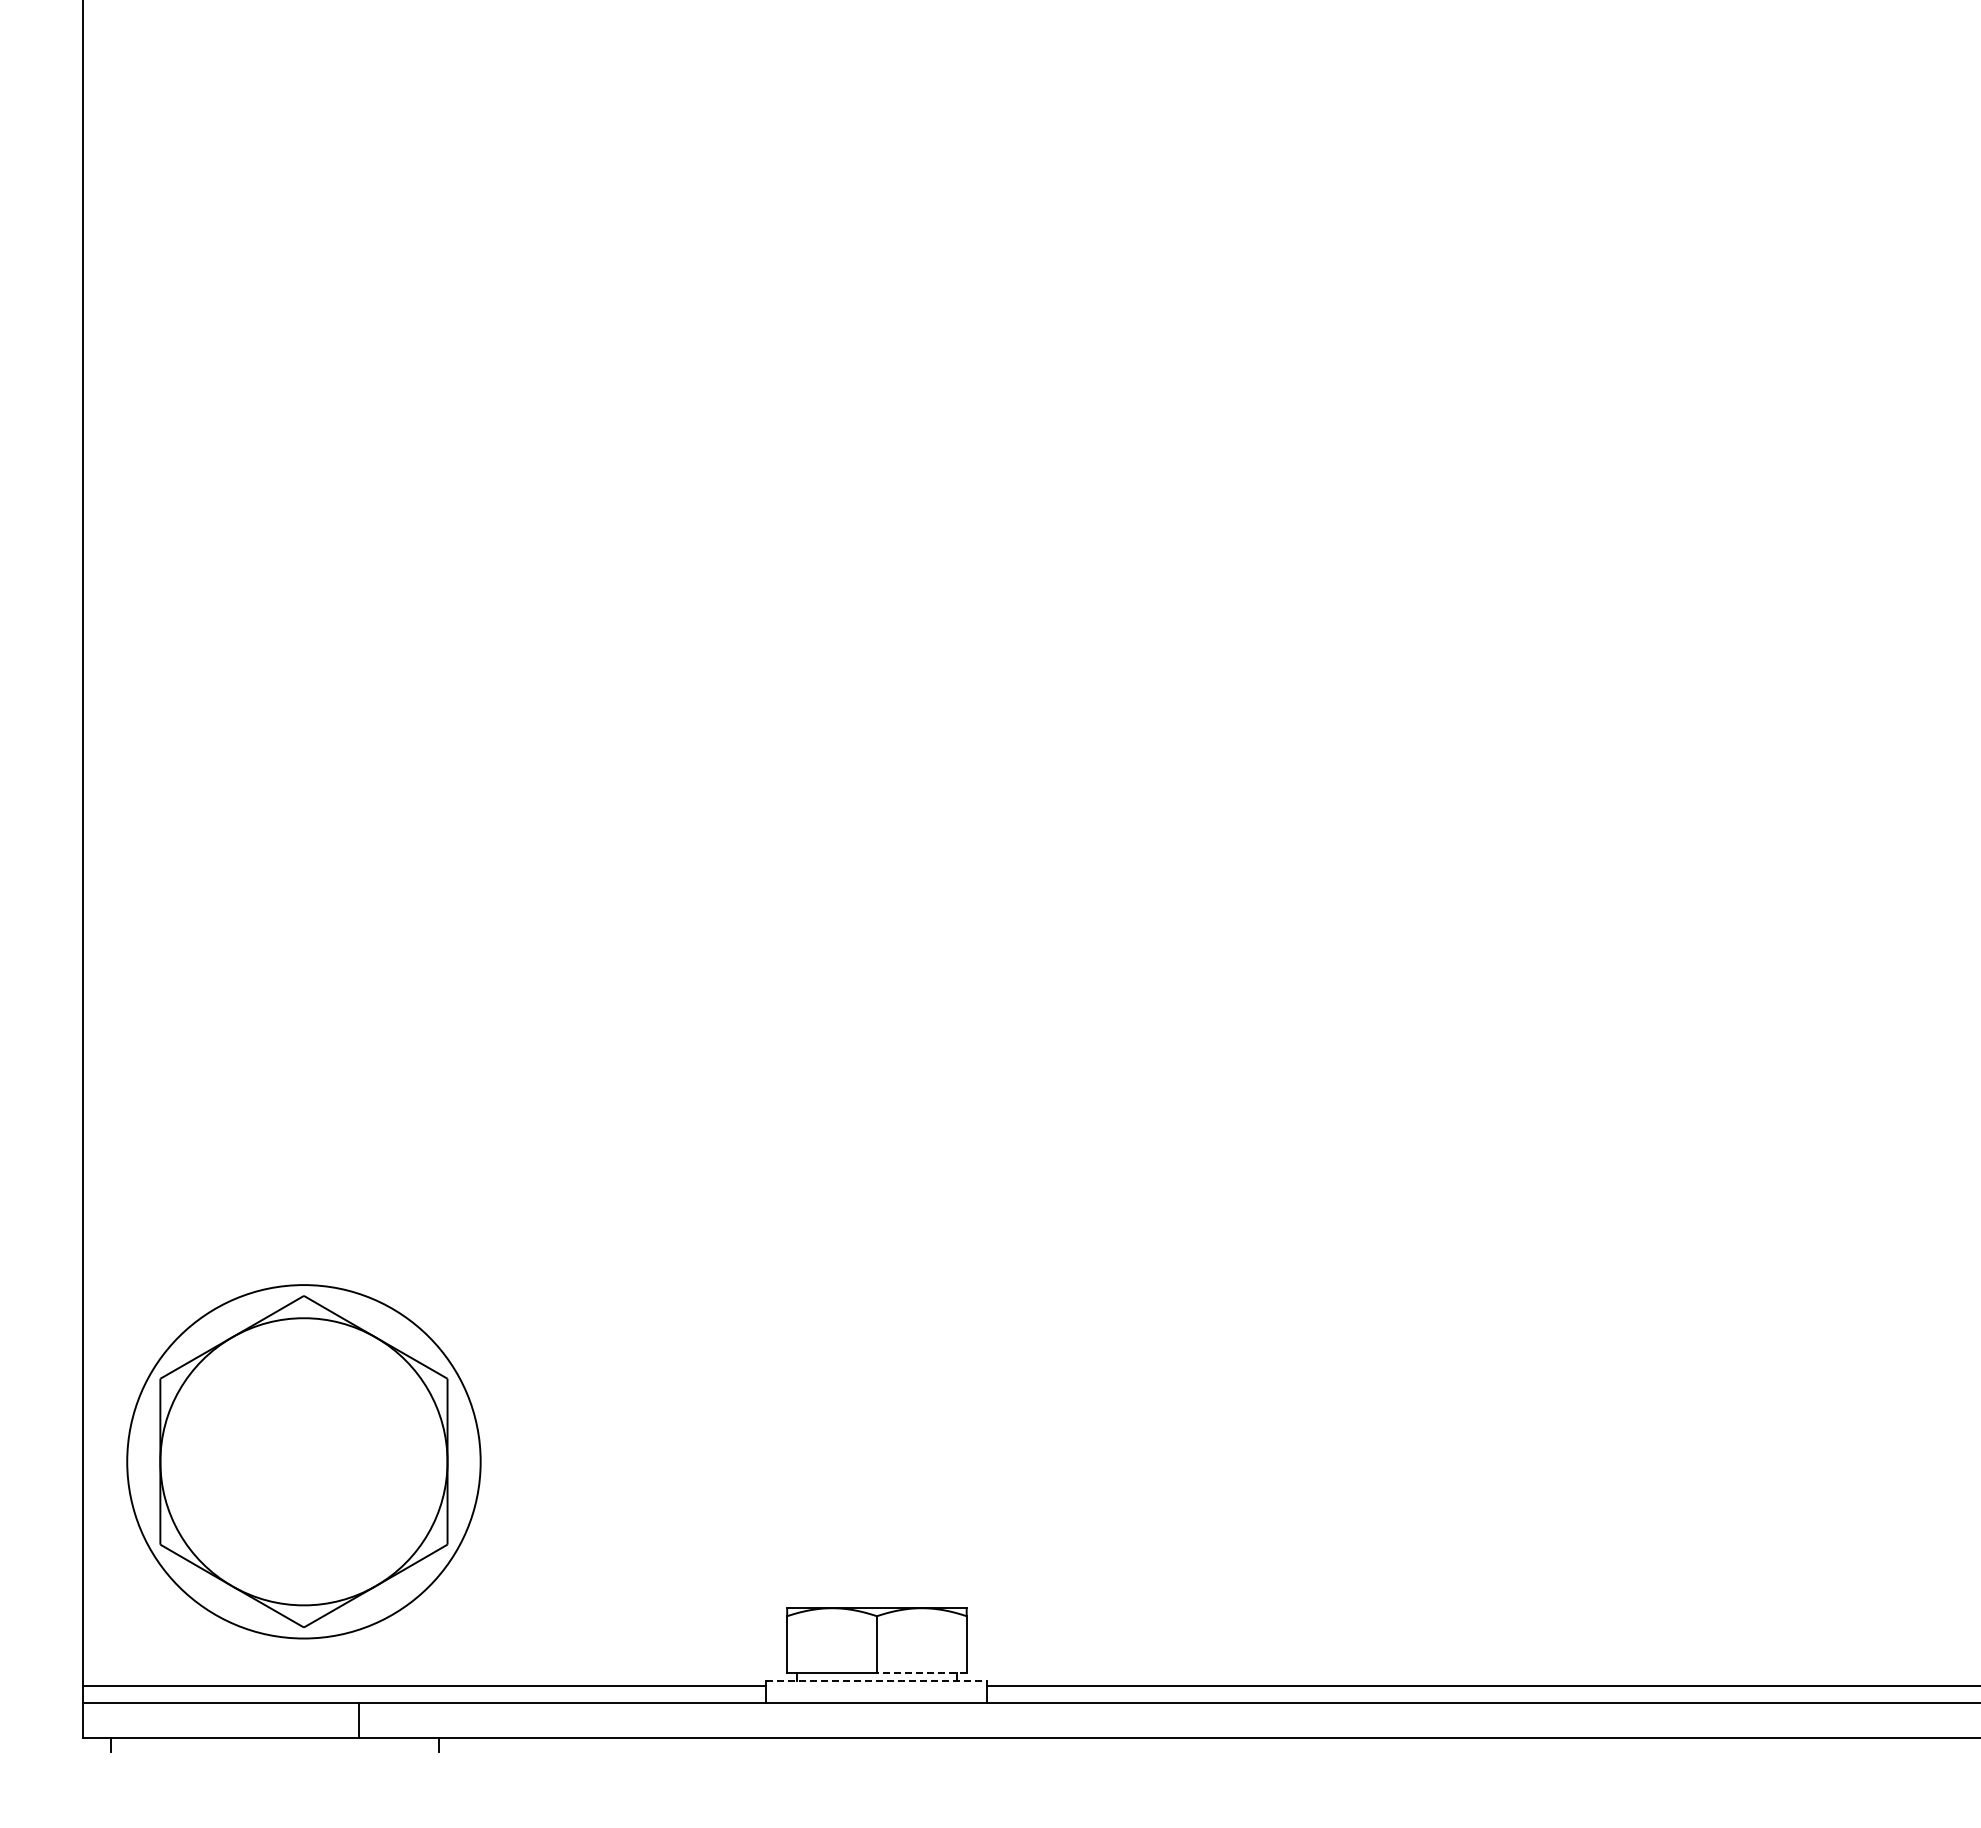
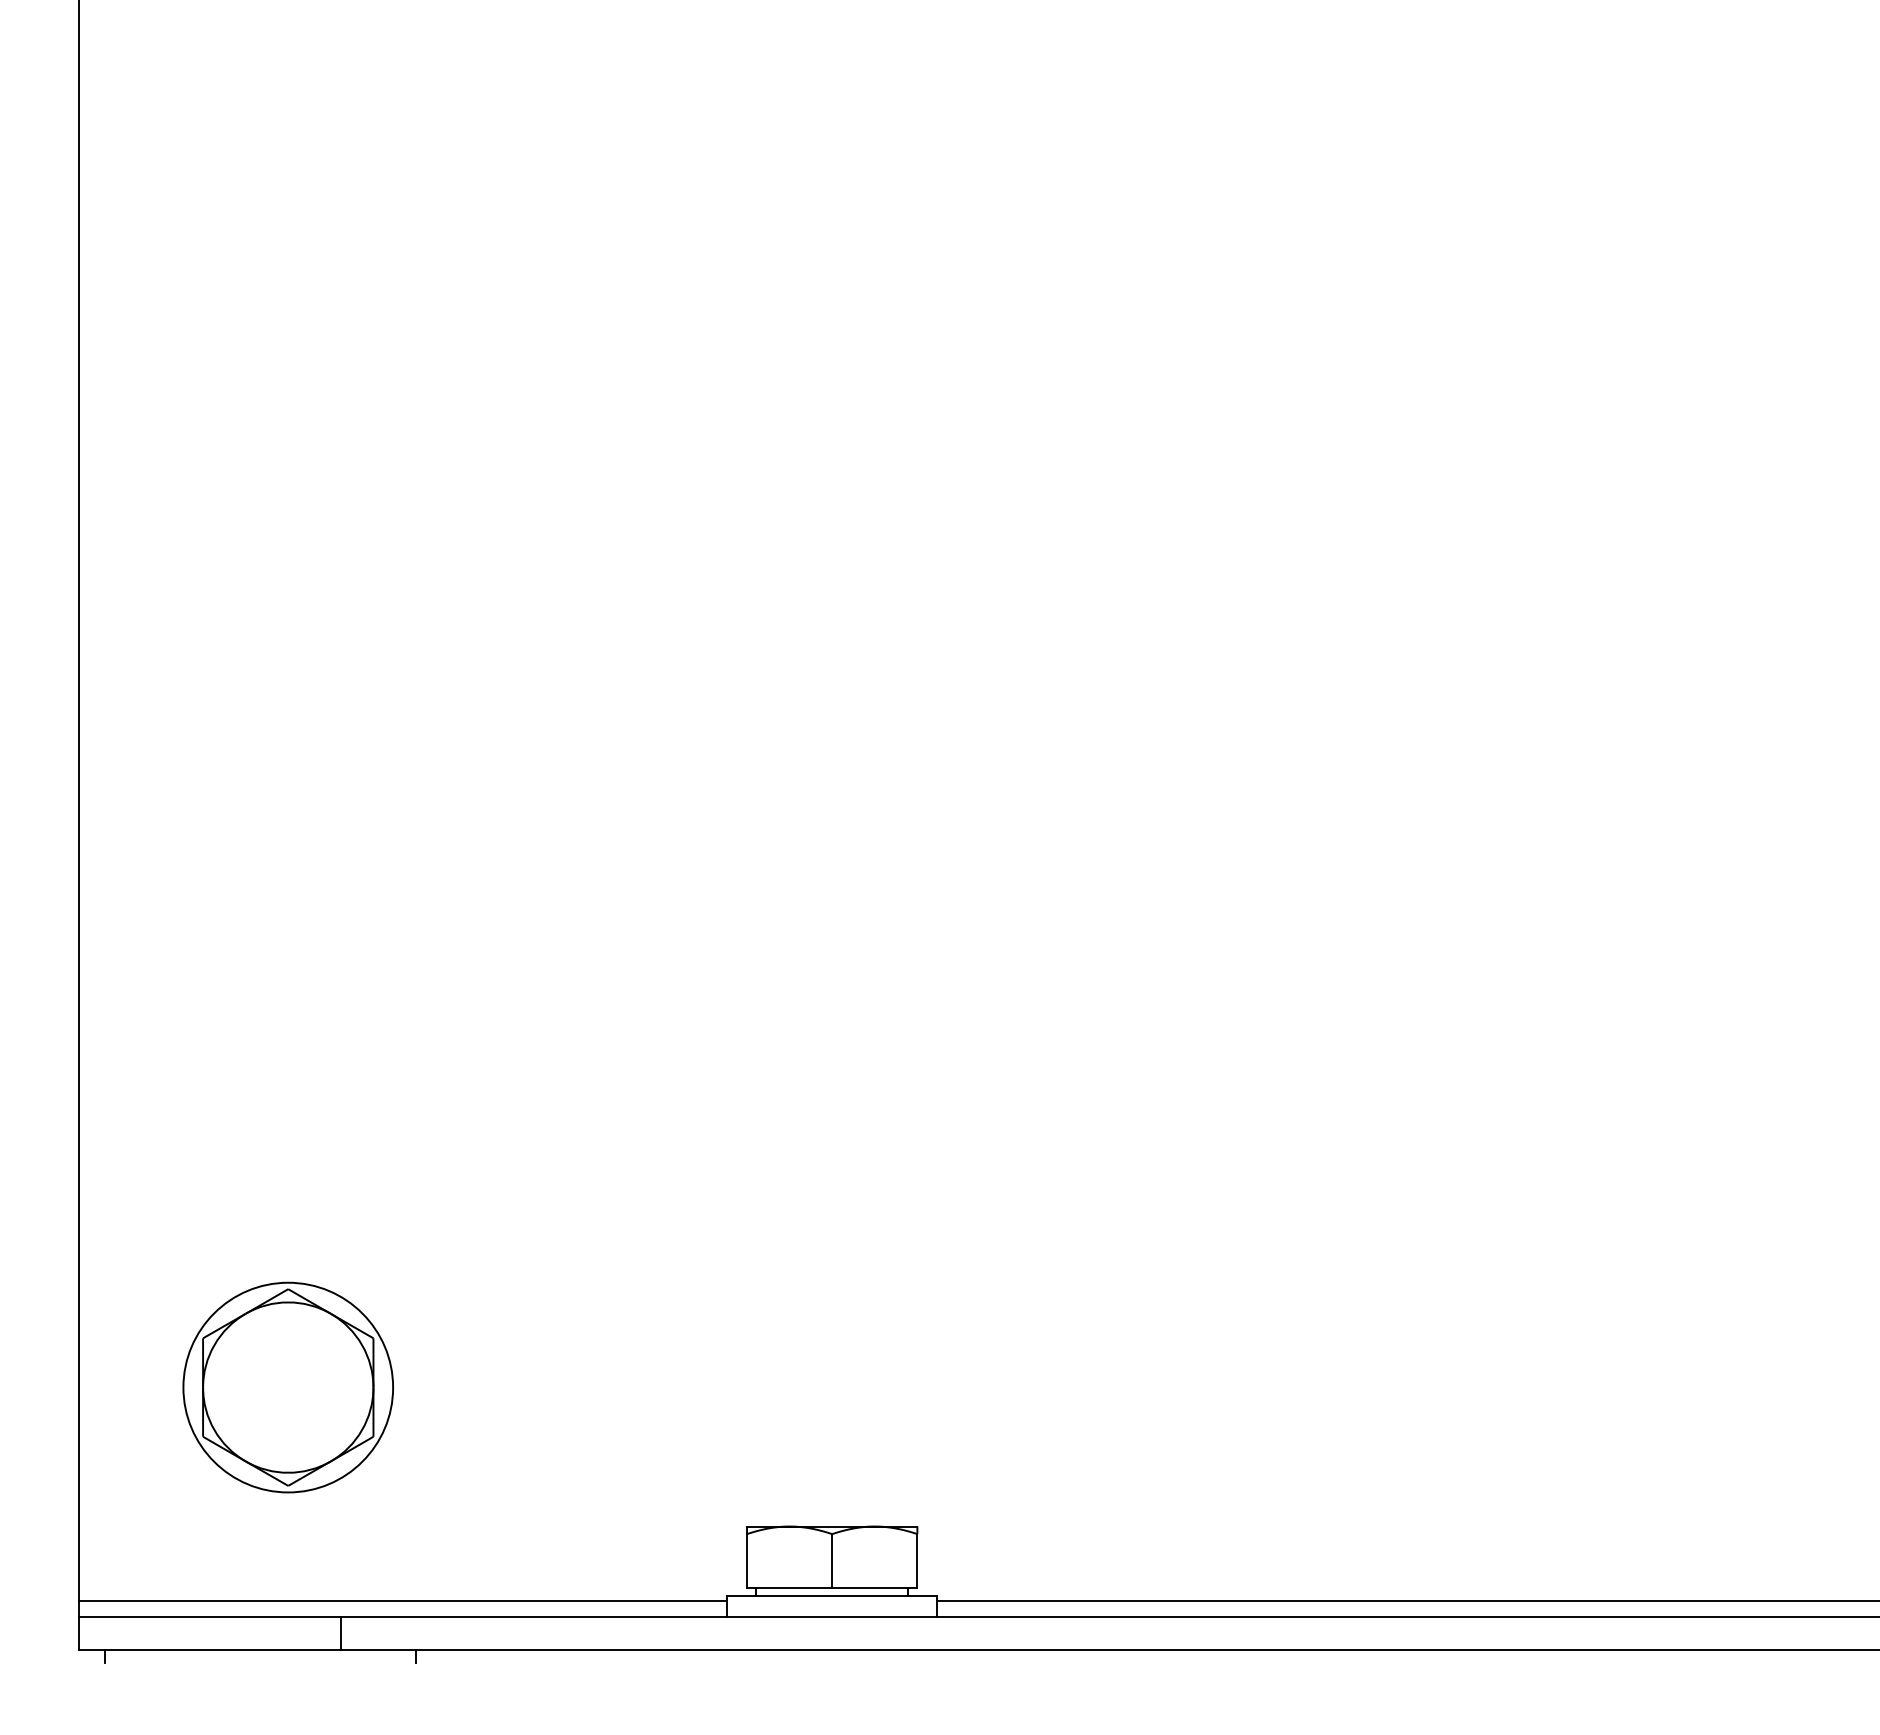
part: (303, 1461) -> (287, 1387), size x0.62
line: (921, 1673) -> (874, 1588), dashed -> solid
line: (877, 1681) -> (832, 1596), dashed -> solid

